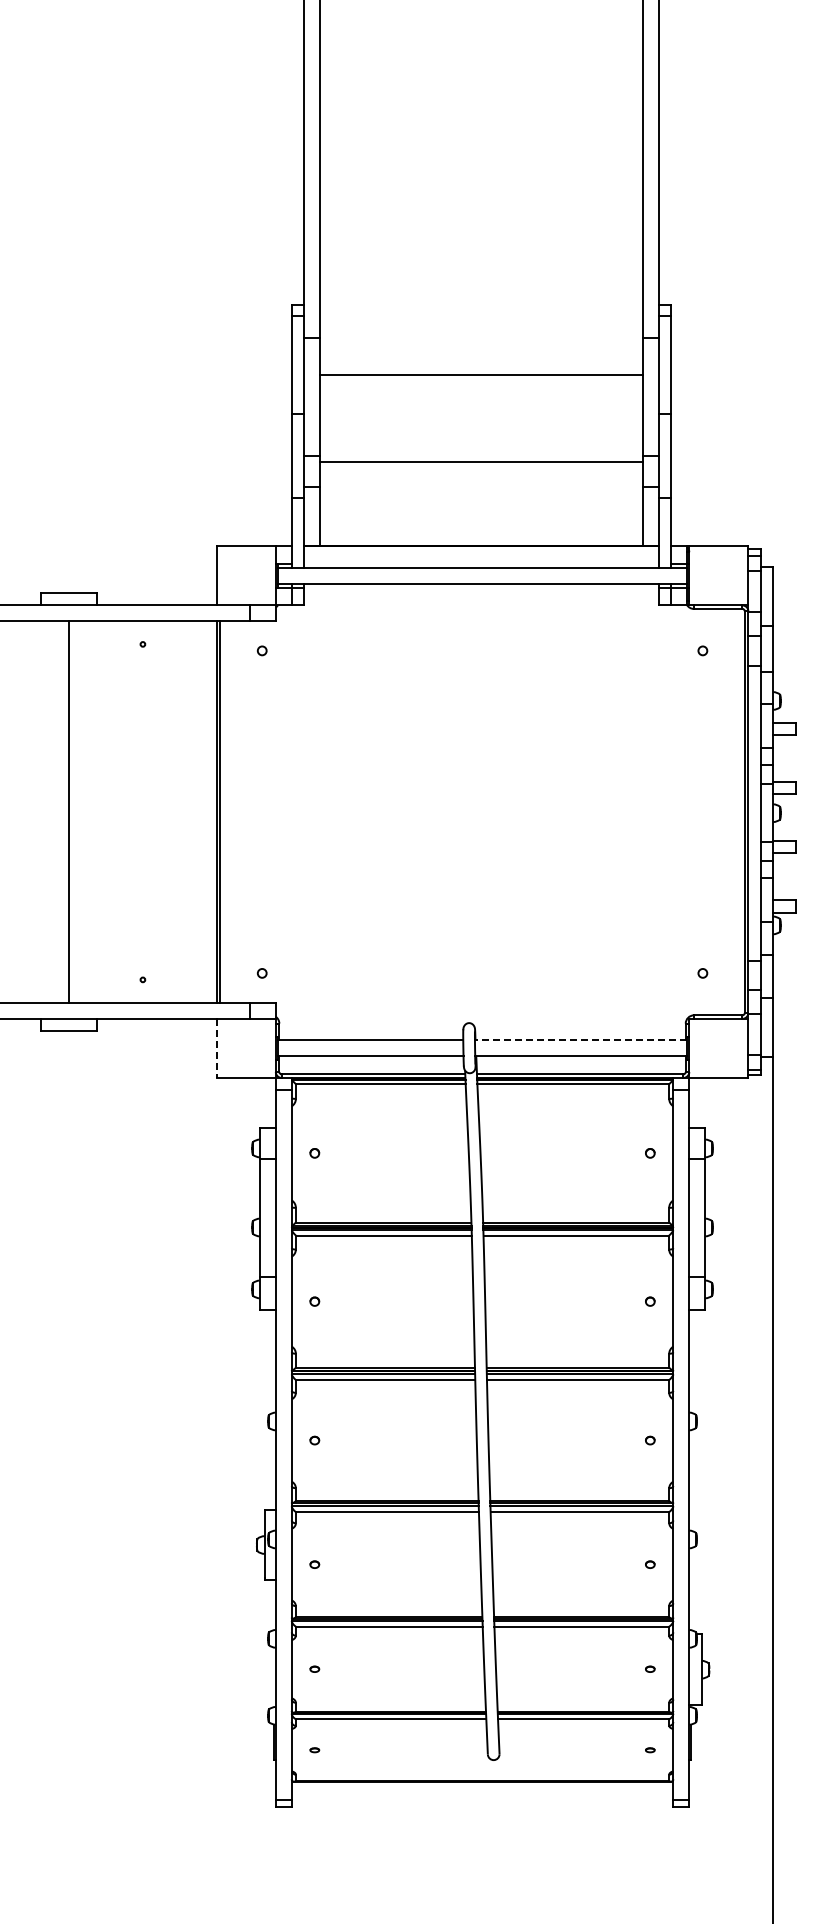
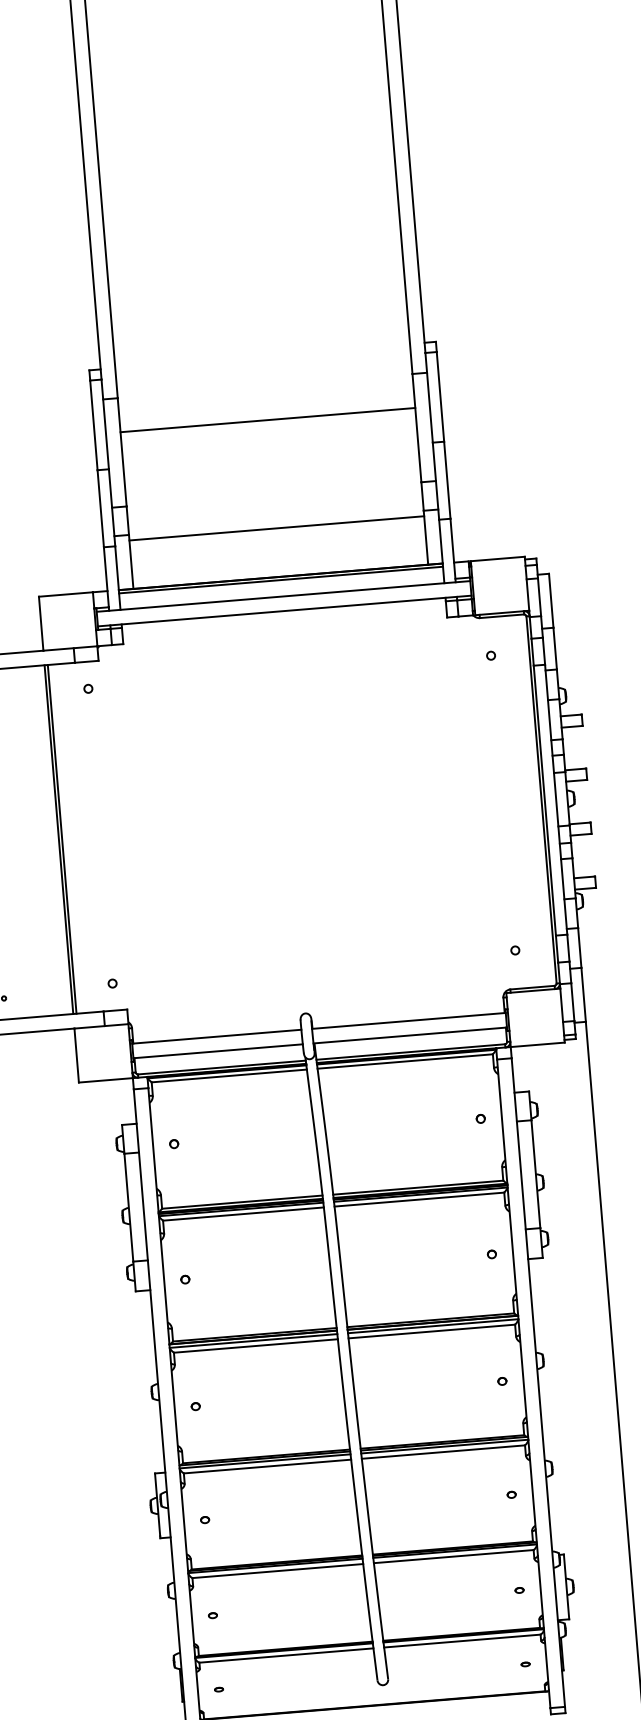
line: (481, 462) -> (276, 528), moved
line: (481, 549) -> (281, 579), added
line: (580, 1040) -> (408, 1021), dashed -> solid
line: (216, 1048) -> (76, 1055), dashed -> solid

